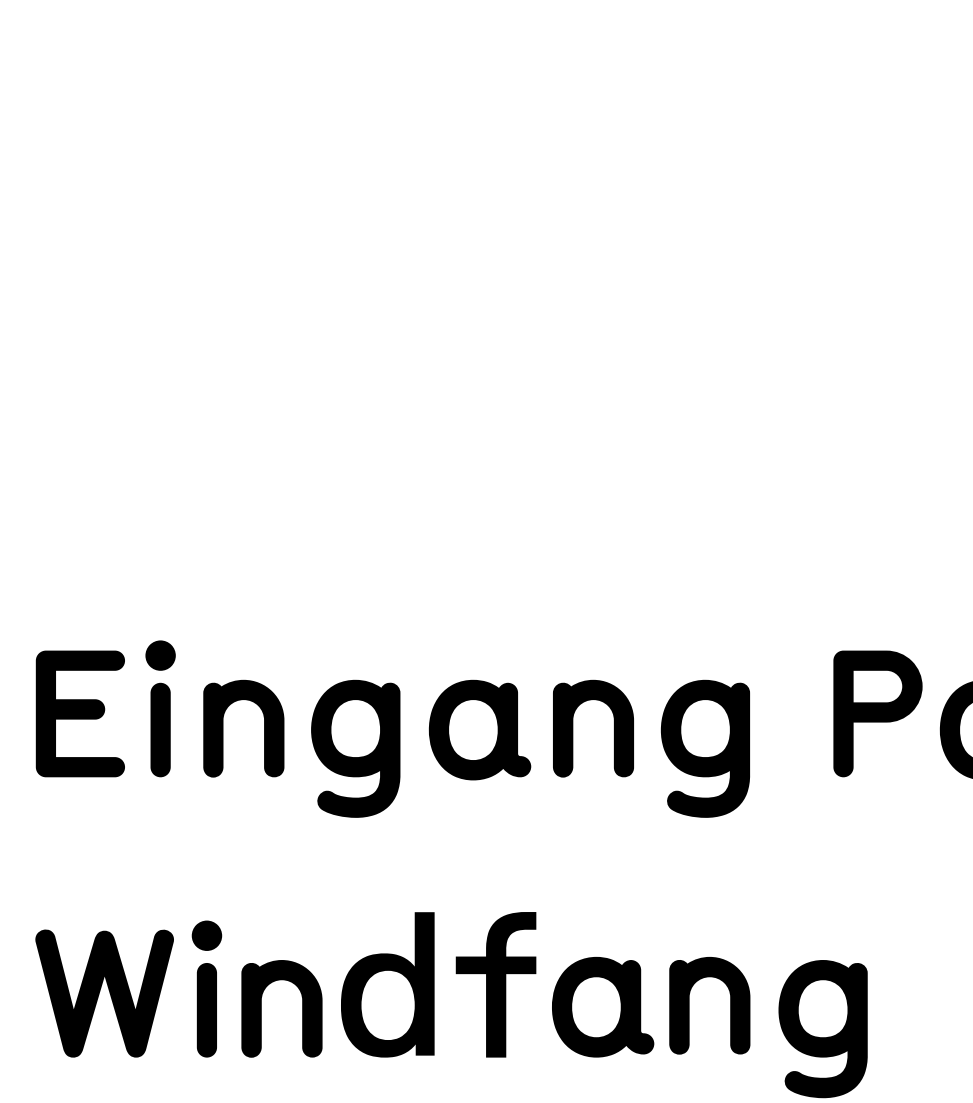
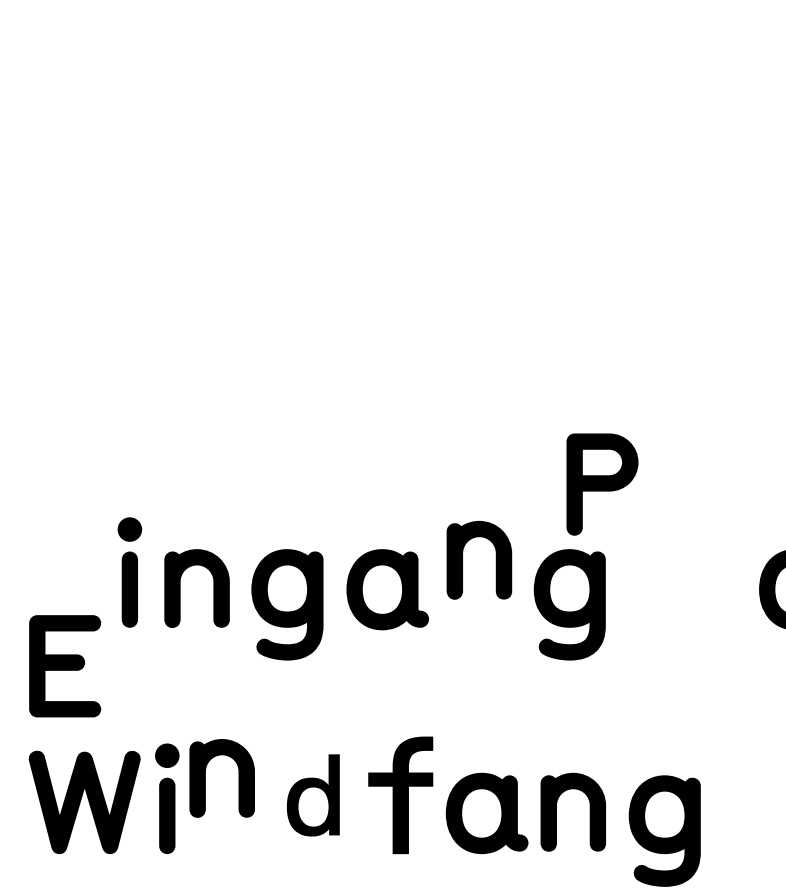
part: (79, 713) -> (64, 665), moved
part: (877, 713) -> (602, 484), moved
part: (573, 728) -> (463, 560), moved
part: (387, 984) -> (313, 795), size x0.7
part: (261, 1008) -> (205, 778), moved

